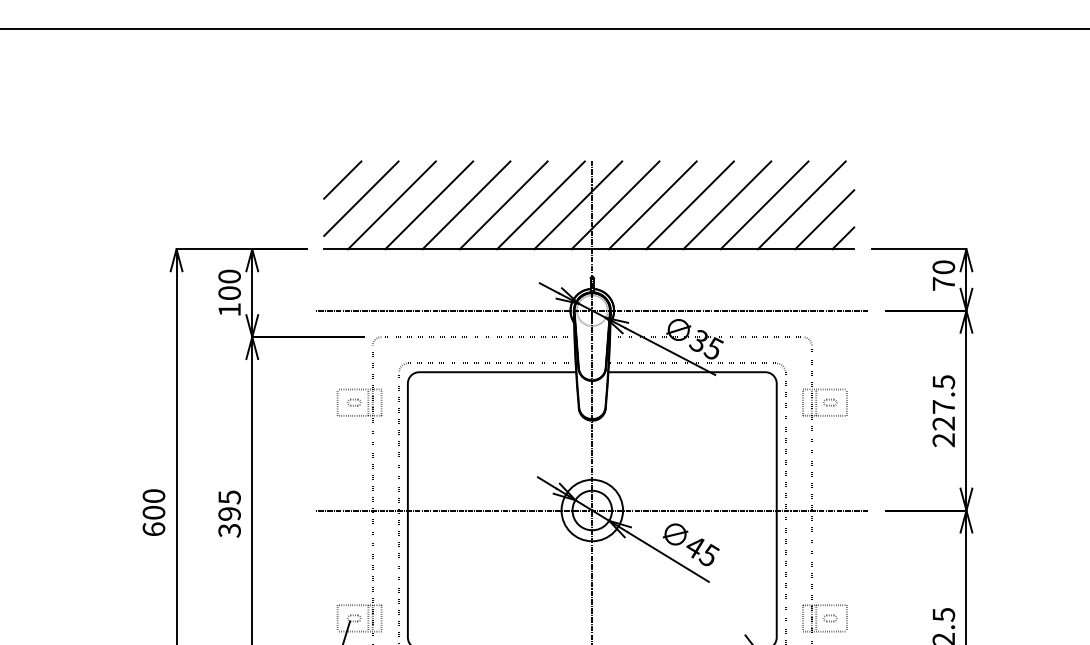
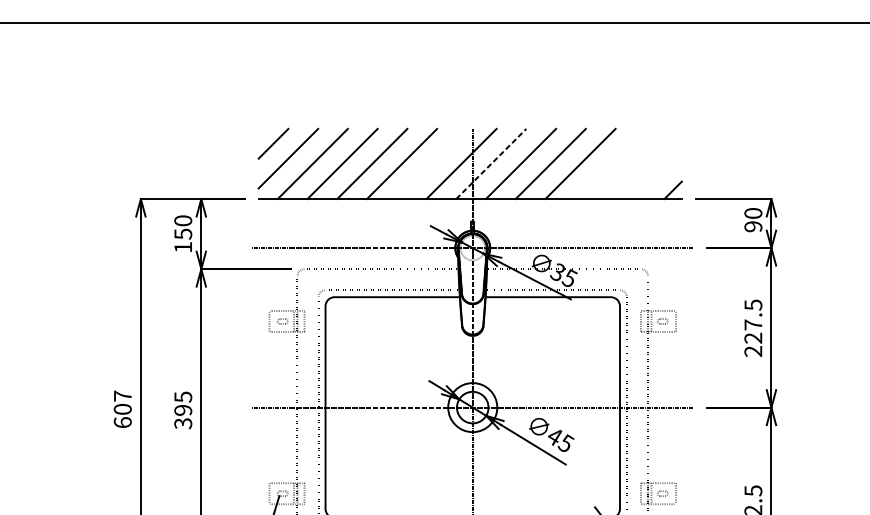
line: (540, 205) -> (431, 164), removed
line: (615, 205) -> (491, 164), solid -> dashed
line: (764, 205) -> (610, 164), removed
line: (801, 205) -> (639, 164), removed
line: (824, 219) -> (658, 175), removed
text: (943, 283) -> (753, 226), 70 -> 90
text: (229, 293) -> (183, 234), 100 -> 150
text: (153, 495) -> (122, 395), 600 -> 607

